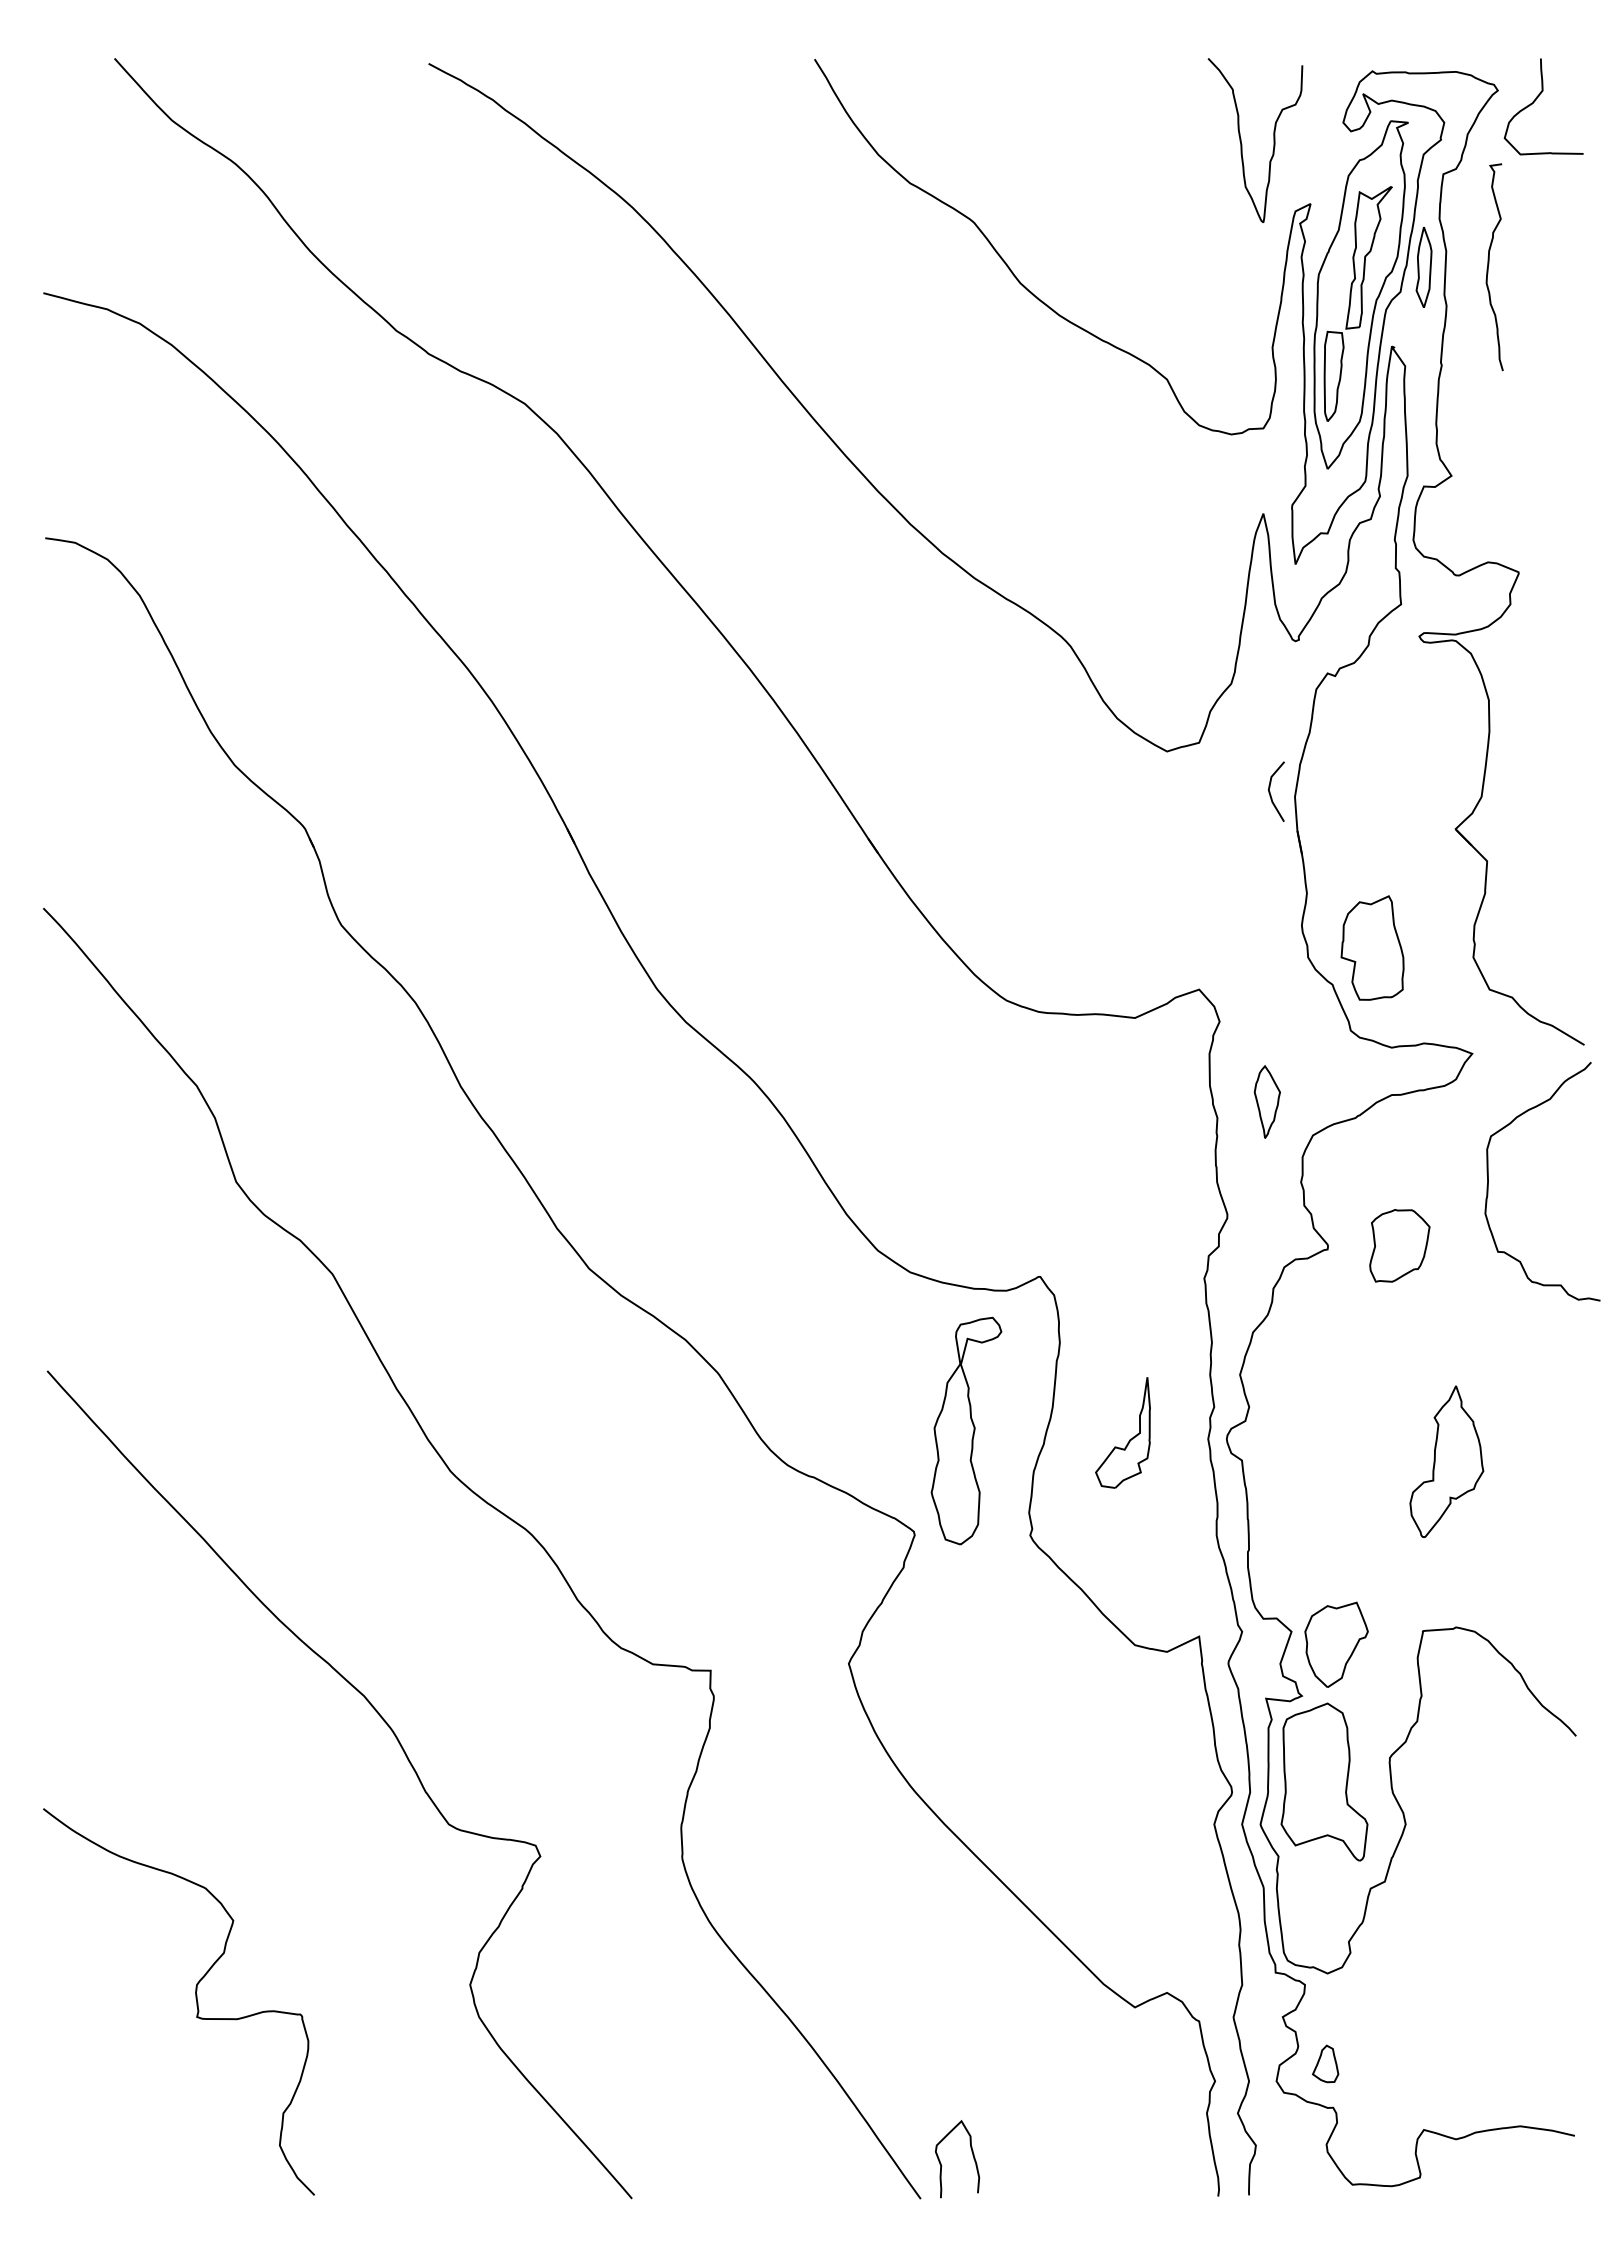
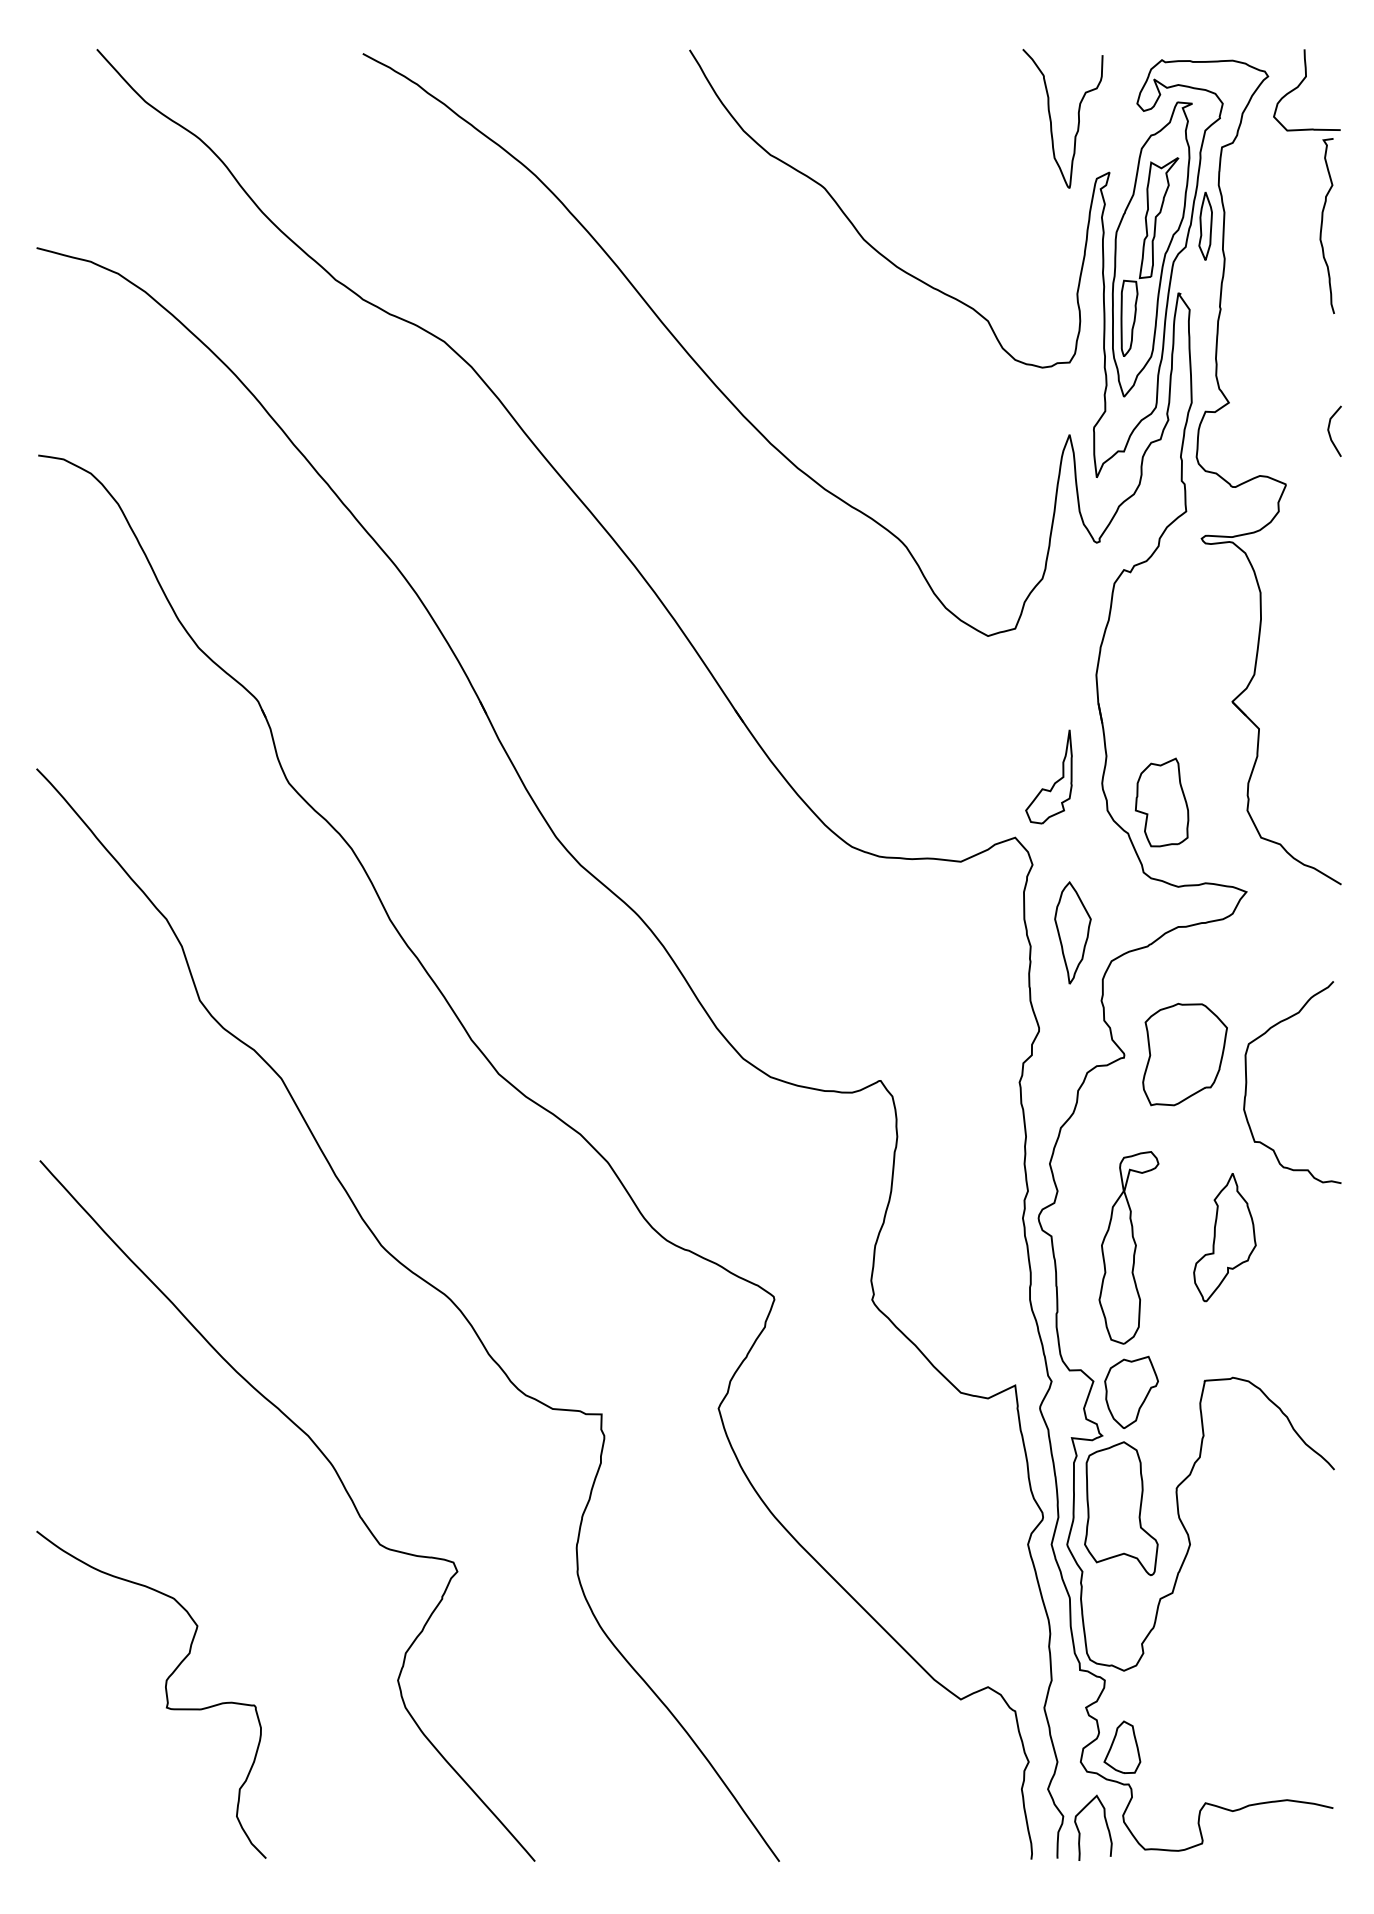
curve: (1489, 264) -> (1322, 223), moved
line: (1271, 794) -> (1330, 433), moved
part: (1267, 1101) -> (1073, 932), size x1.67
curve: (1488, 1181) -> (1246, 1082), moved
part: (1399, 1245) -> (1184, 1054), size x1.67
part: (966, 1430) -> (1128, 1247), moved
part: (1129, 1439) -> (1054, 782), moved
part: (1325, 2063) -> (1122, 1746), size x1.67
curve: (972, 2155) -> (1106, 1824), moved

